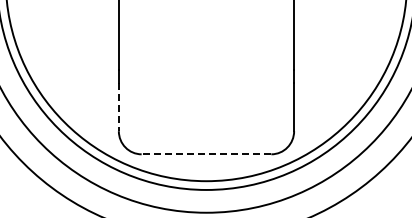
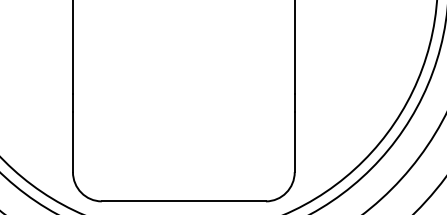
line: (118, 107) -> (72, 142), dashed -> solid
line: (206, 154) -> (183, 201), dashed -> solid

